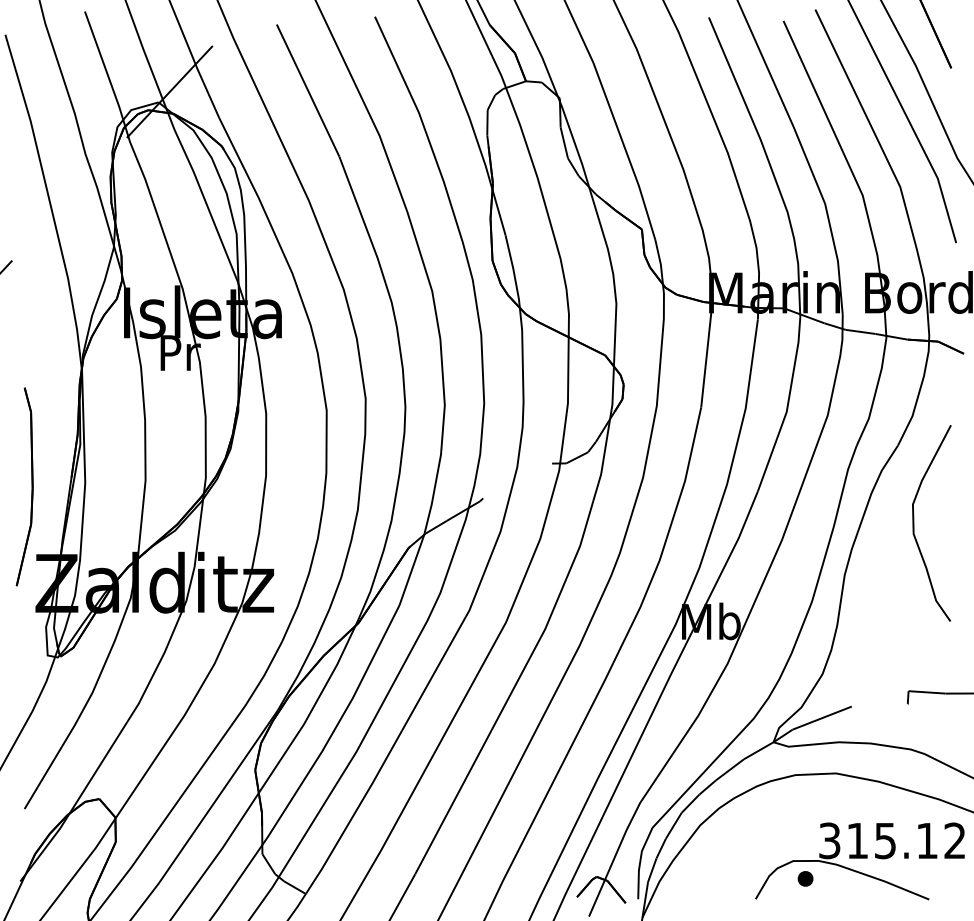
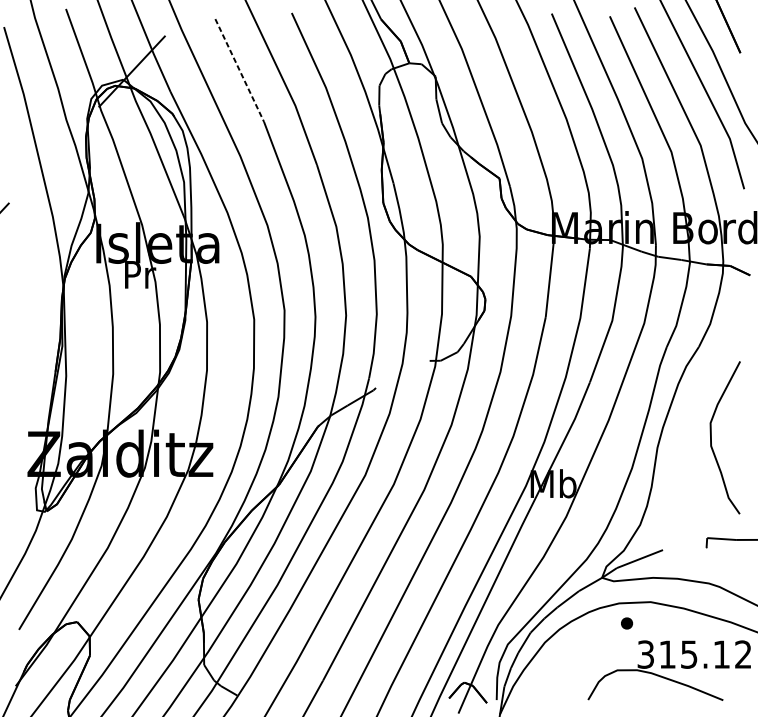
line: (308, 91) -> (240, 71), solid -> dashed
part: (31, 486) -> (24, 378), removed
curve: (914, 523) -> (711, 437), moved
part: (805, 878) -> (626, 623), moved

